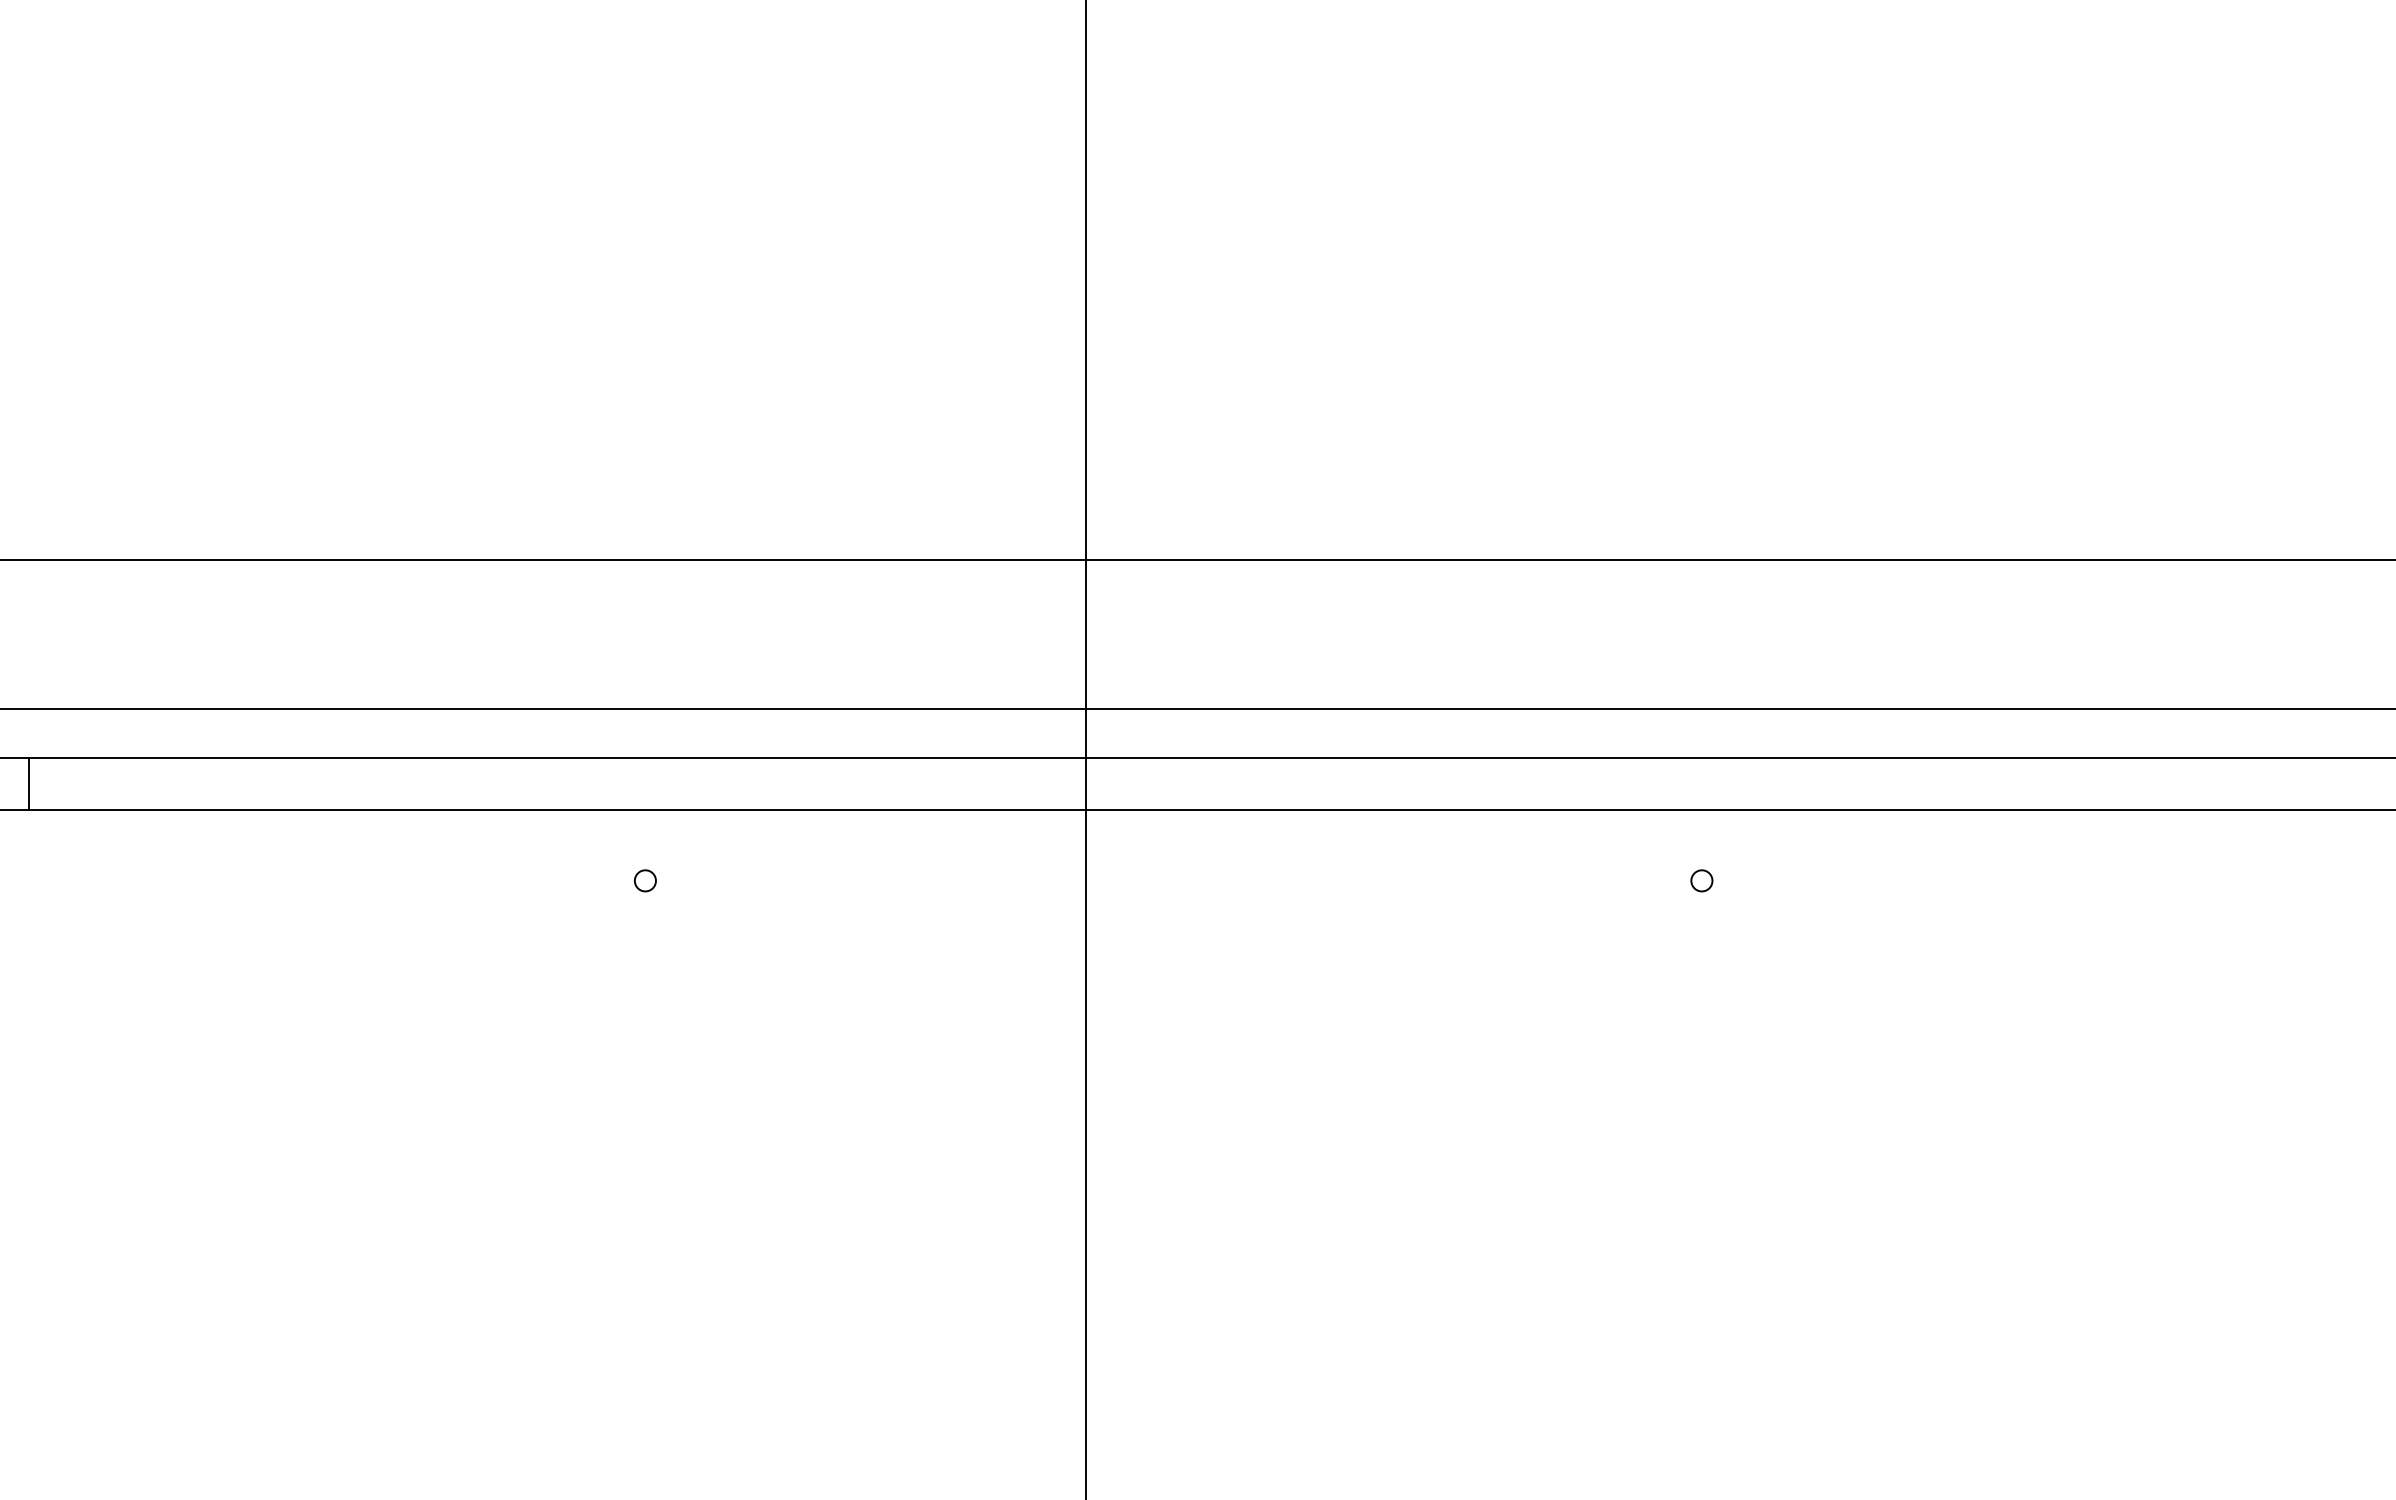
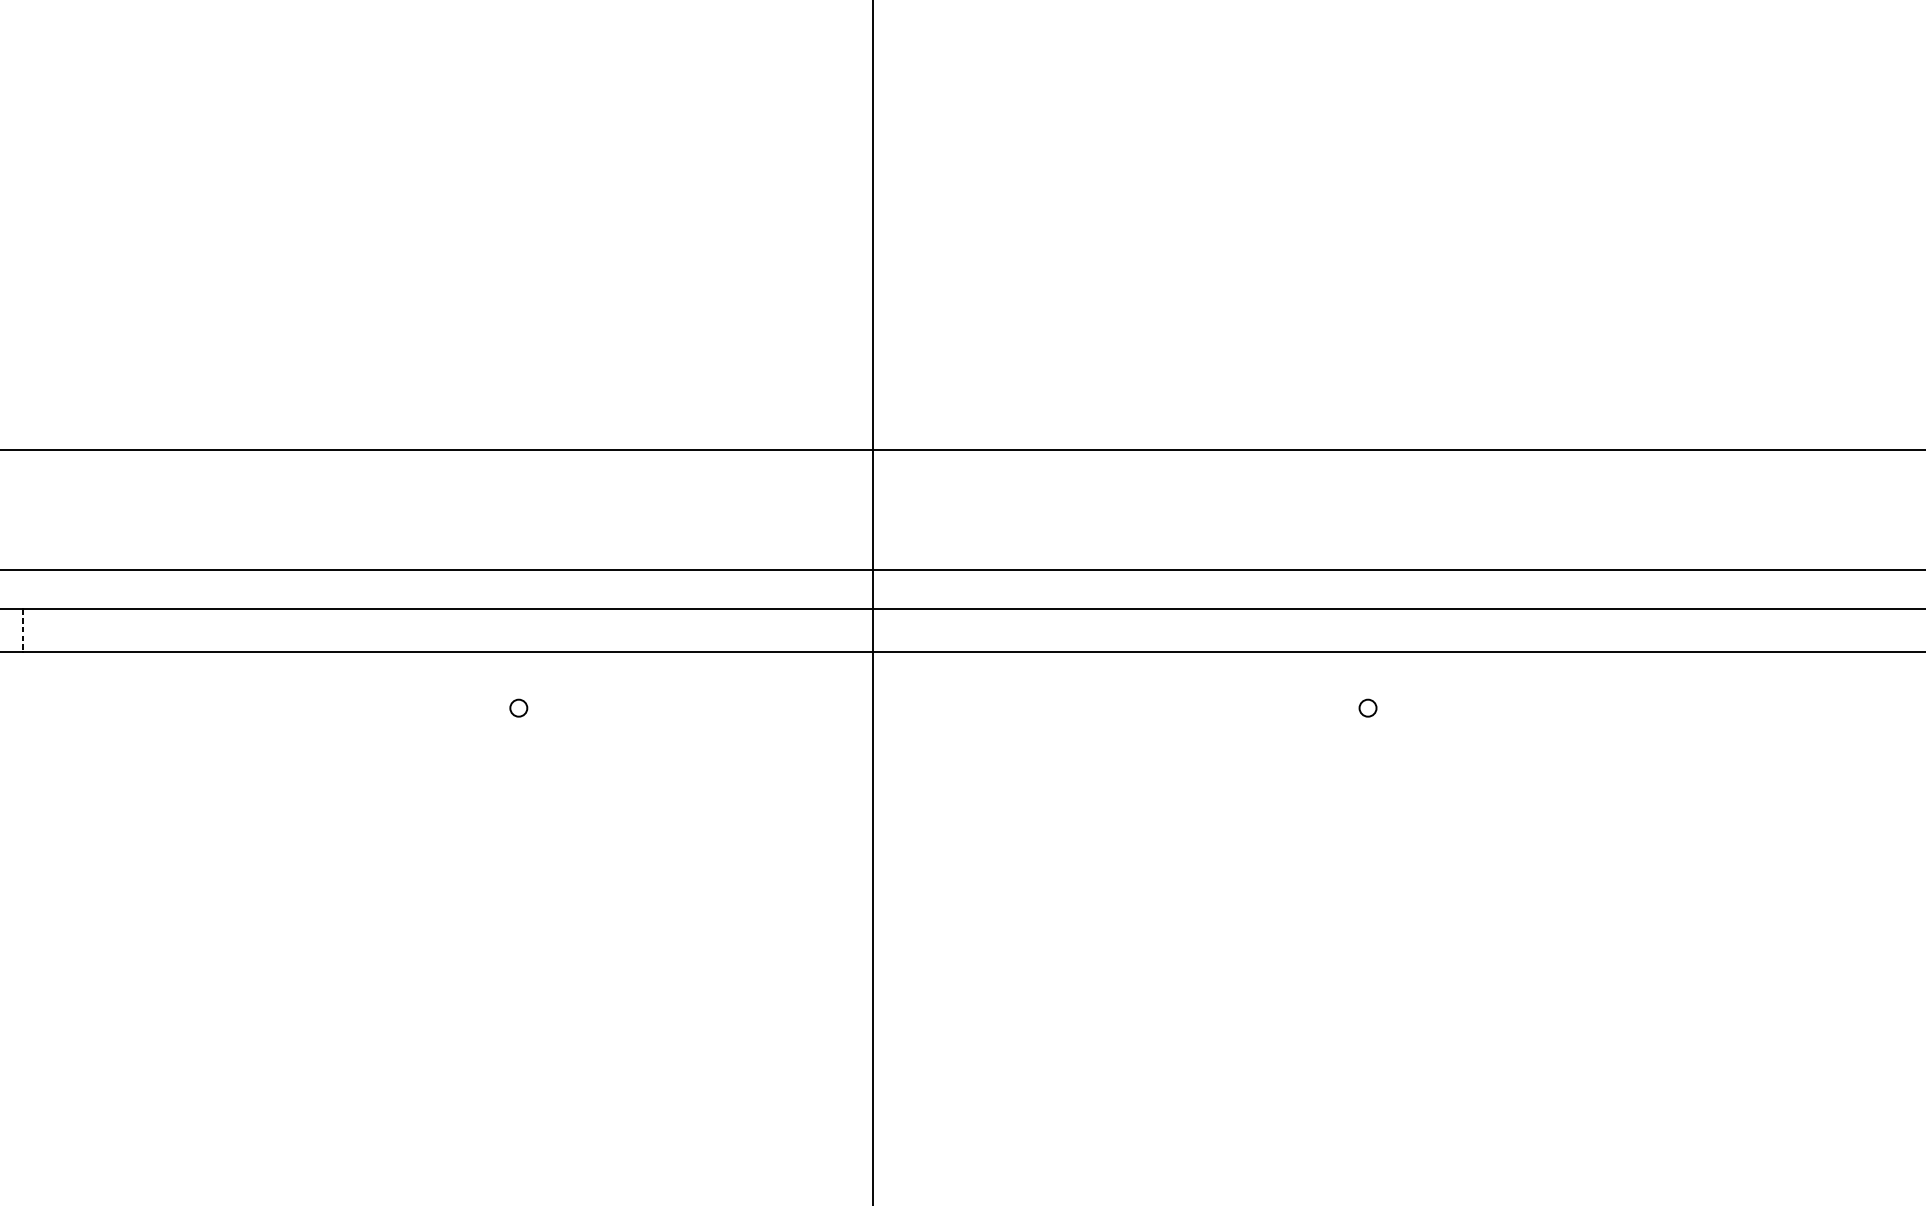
line: (29, 784) -> (23, 630), solid -> dashed

